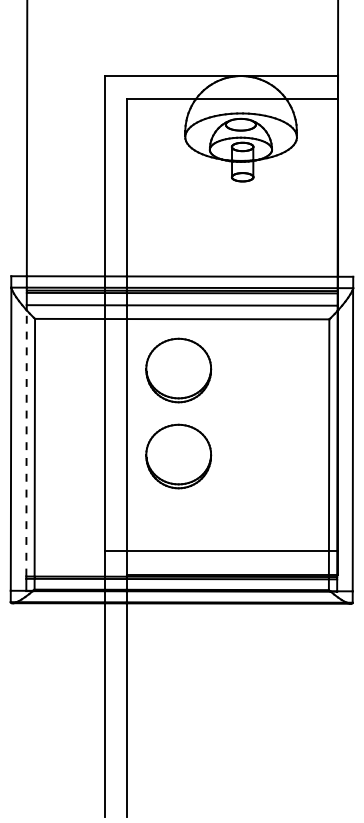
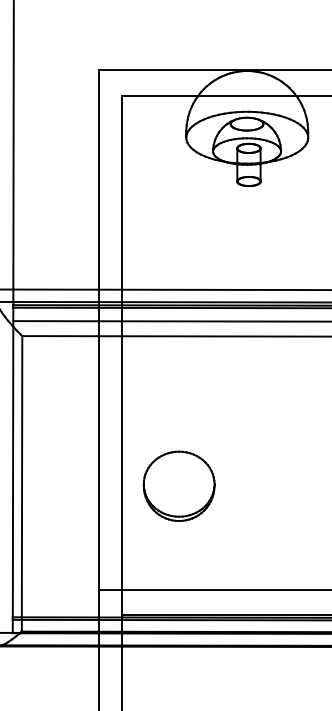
part: (178, 370) -> (178, 392), removed
line: (26, 442) -> (12, 471), dashed -> solid

